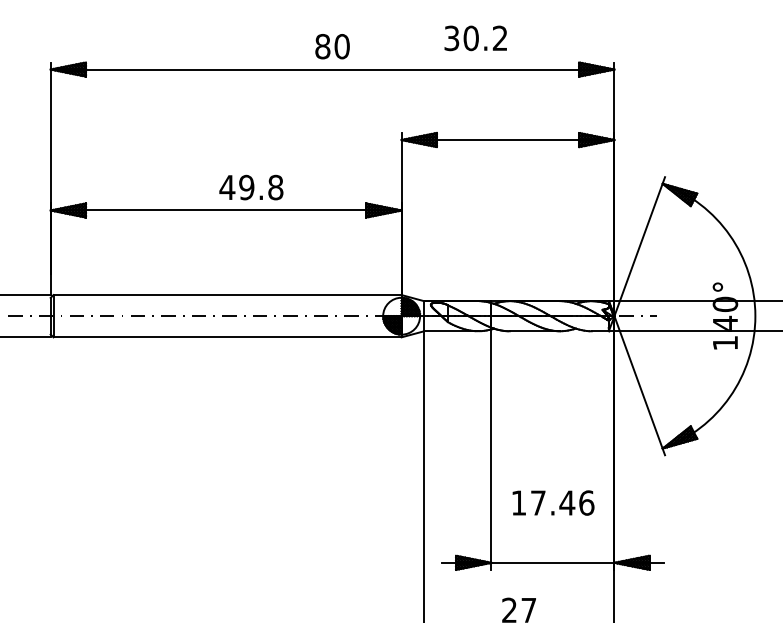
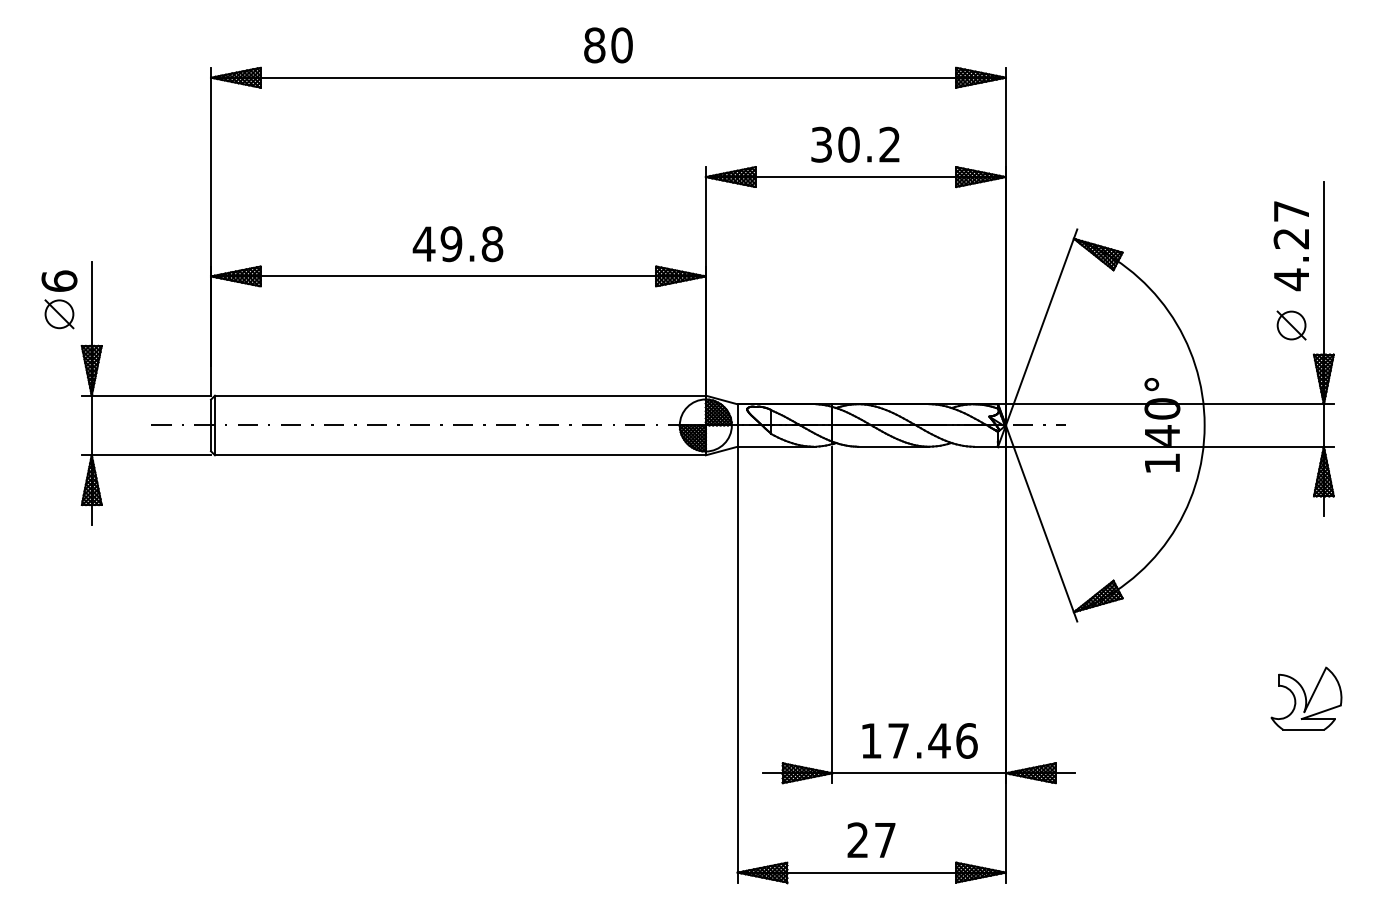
text: (475, 38) -> (855, 144), moved
text: (251, 187) -> (457, 244), moved
text: (553, 502) -> (919, 740), moved

